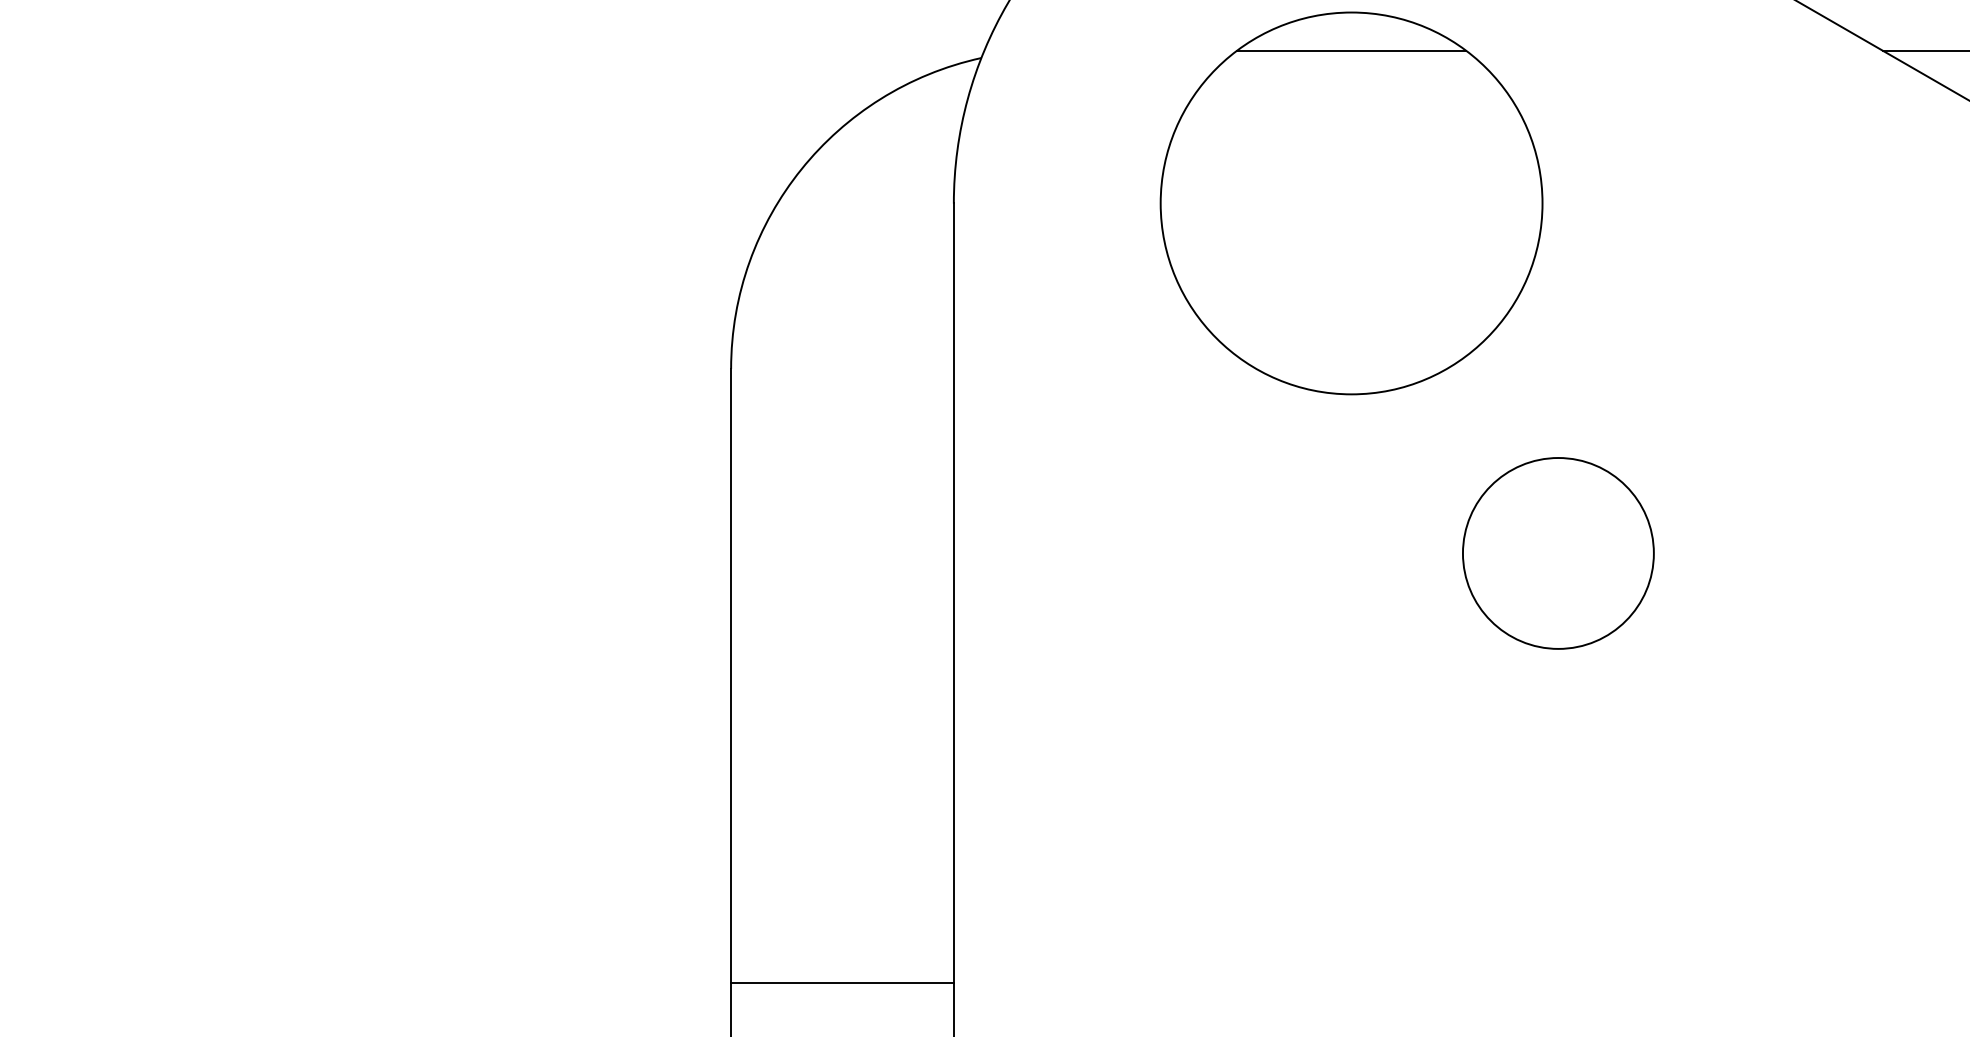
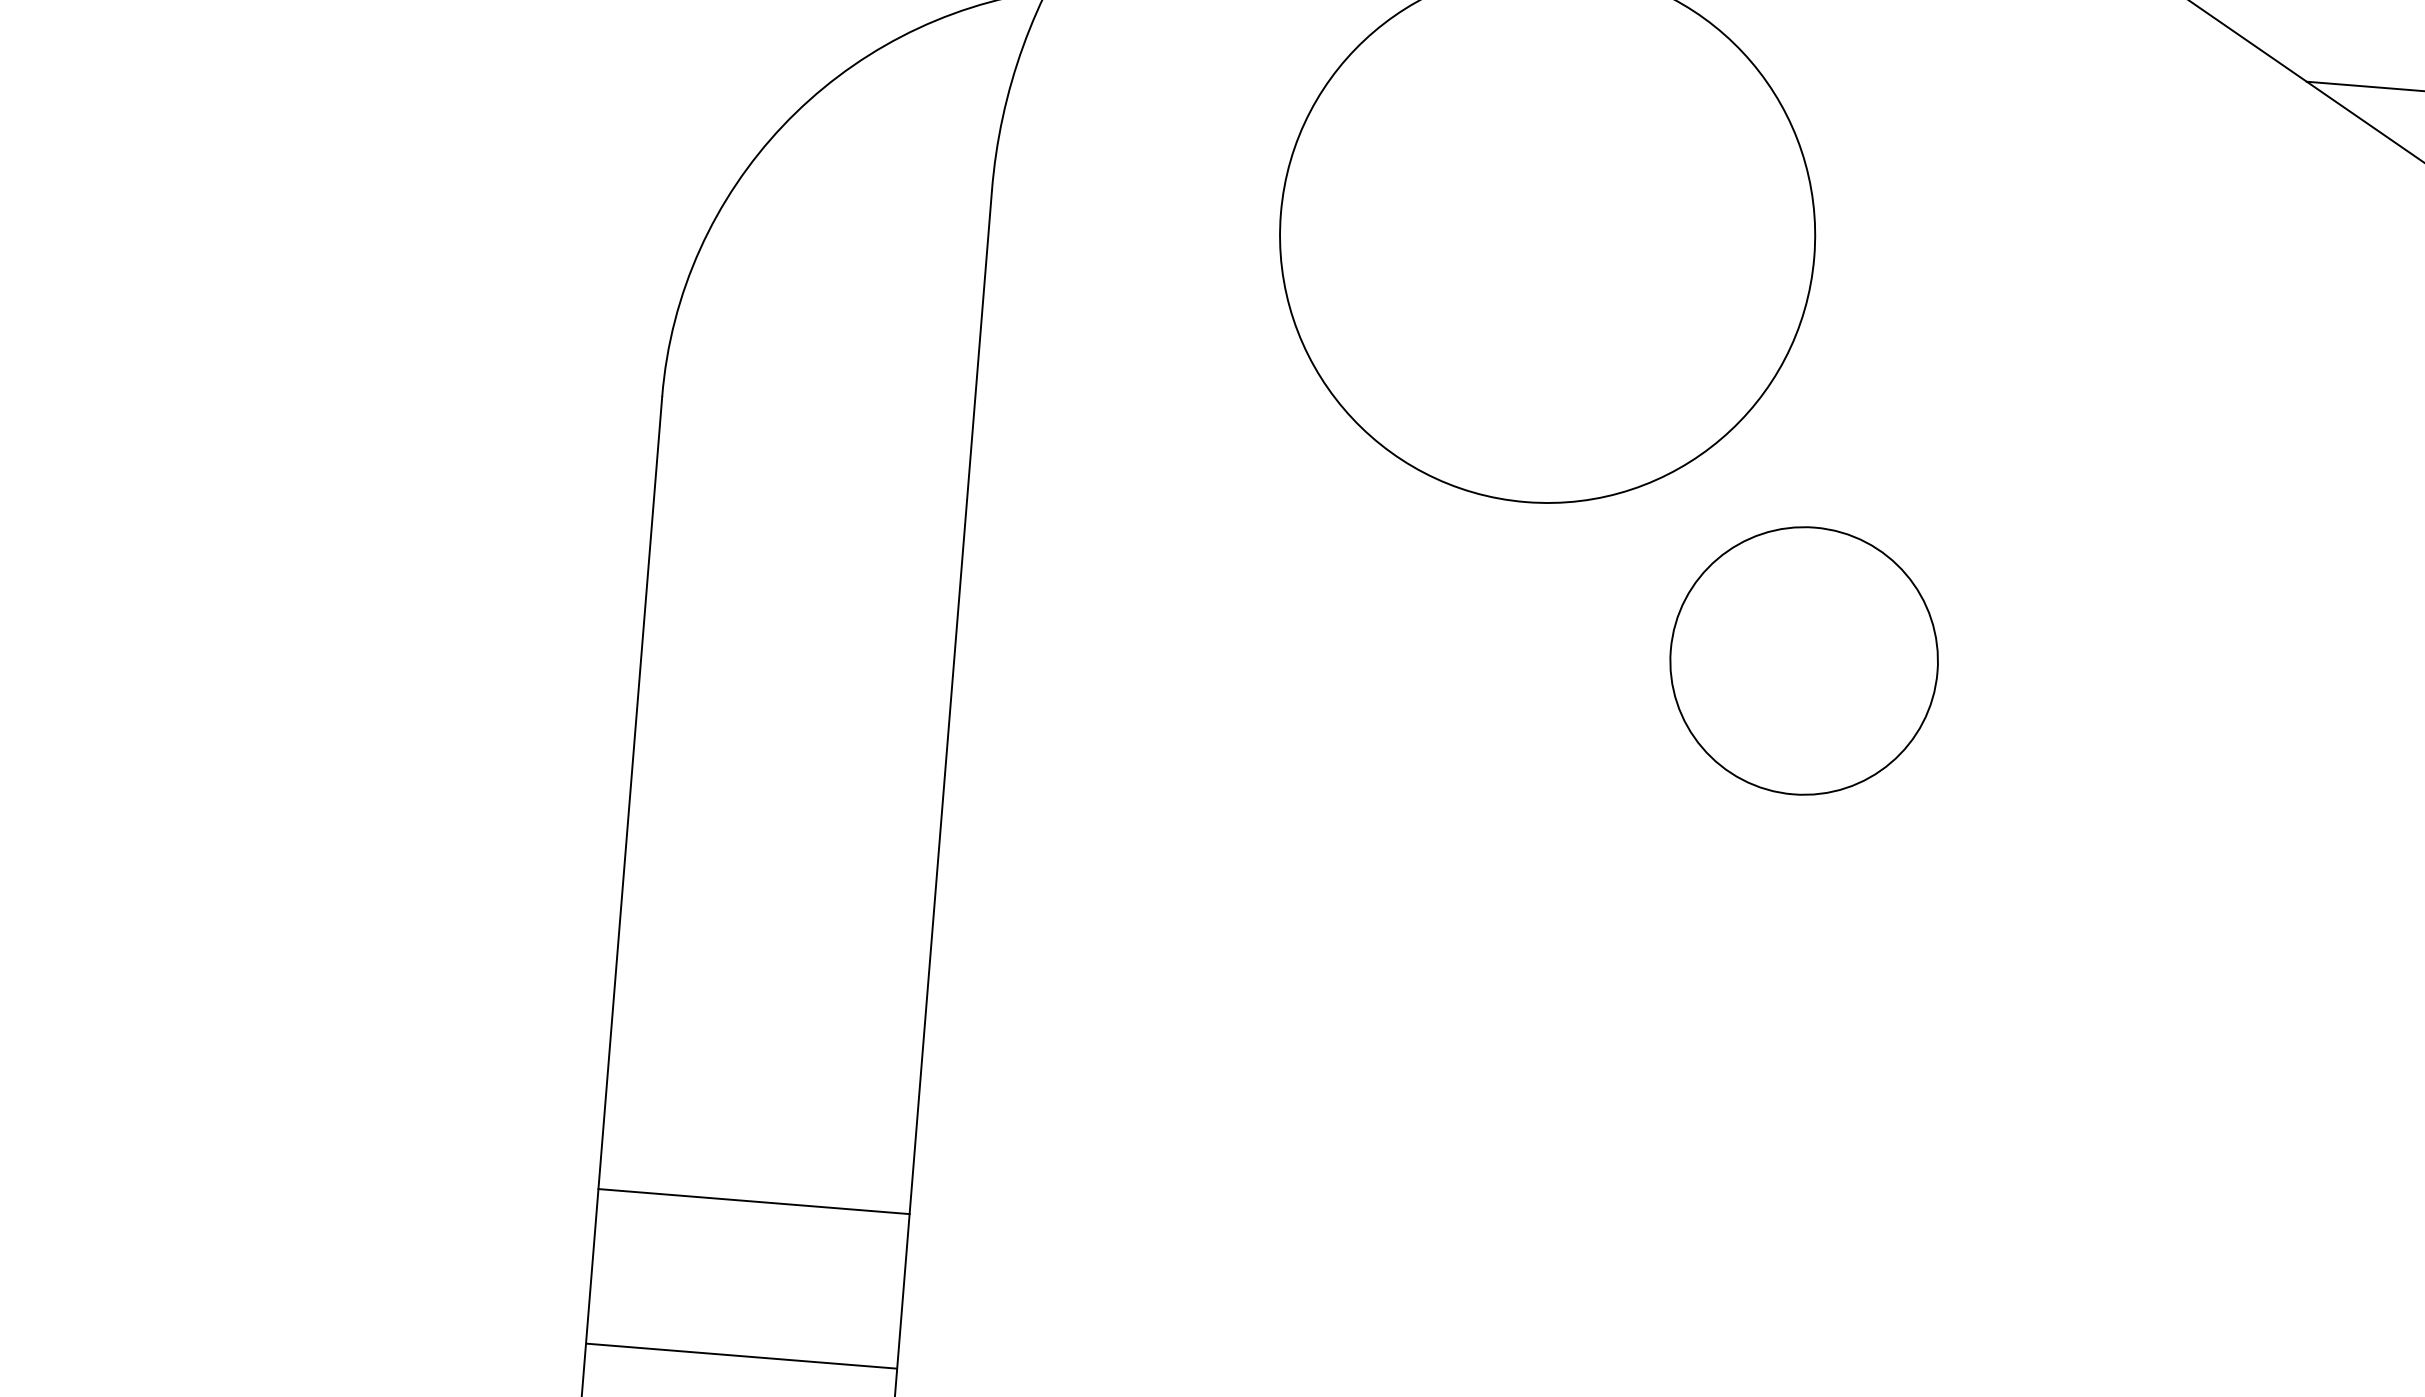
line: (1351, 50) -> (1564, 21), removed
circle: (1558, 553) -> (1804, 661), moved
line: (842, 983) -> (753, 1202), moved

